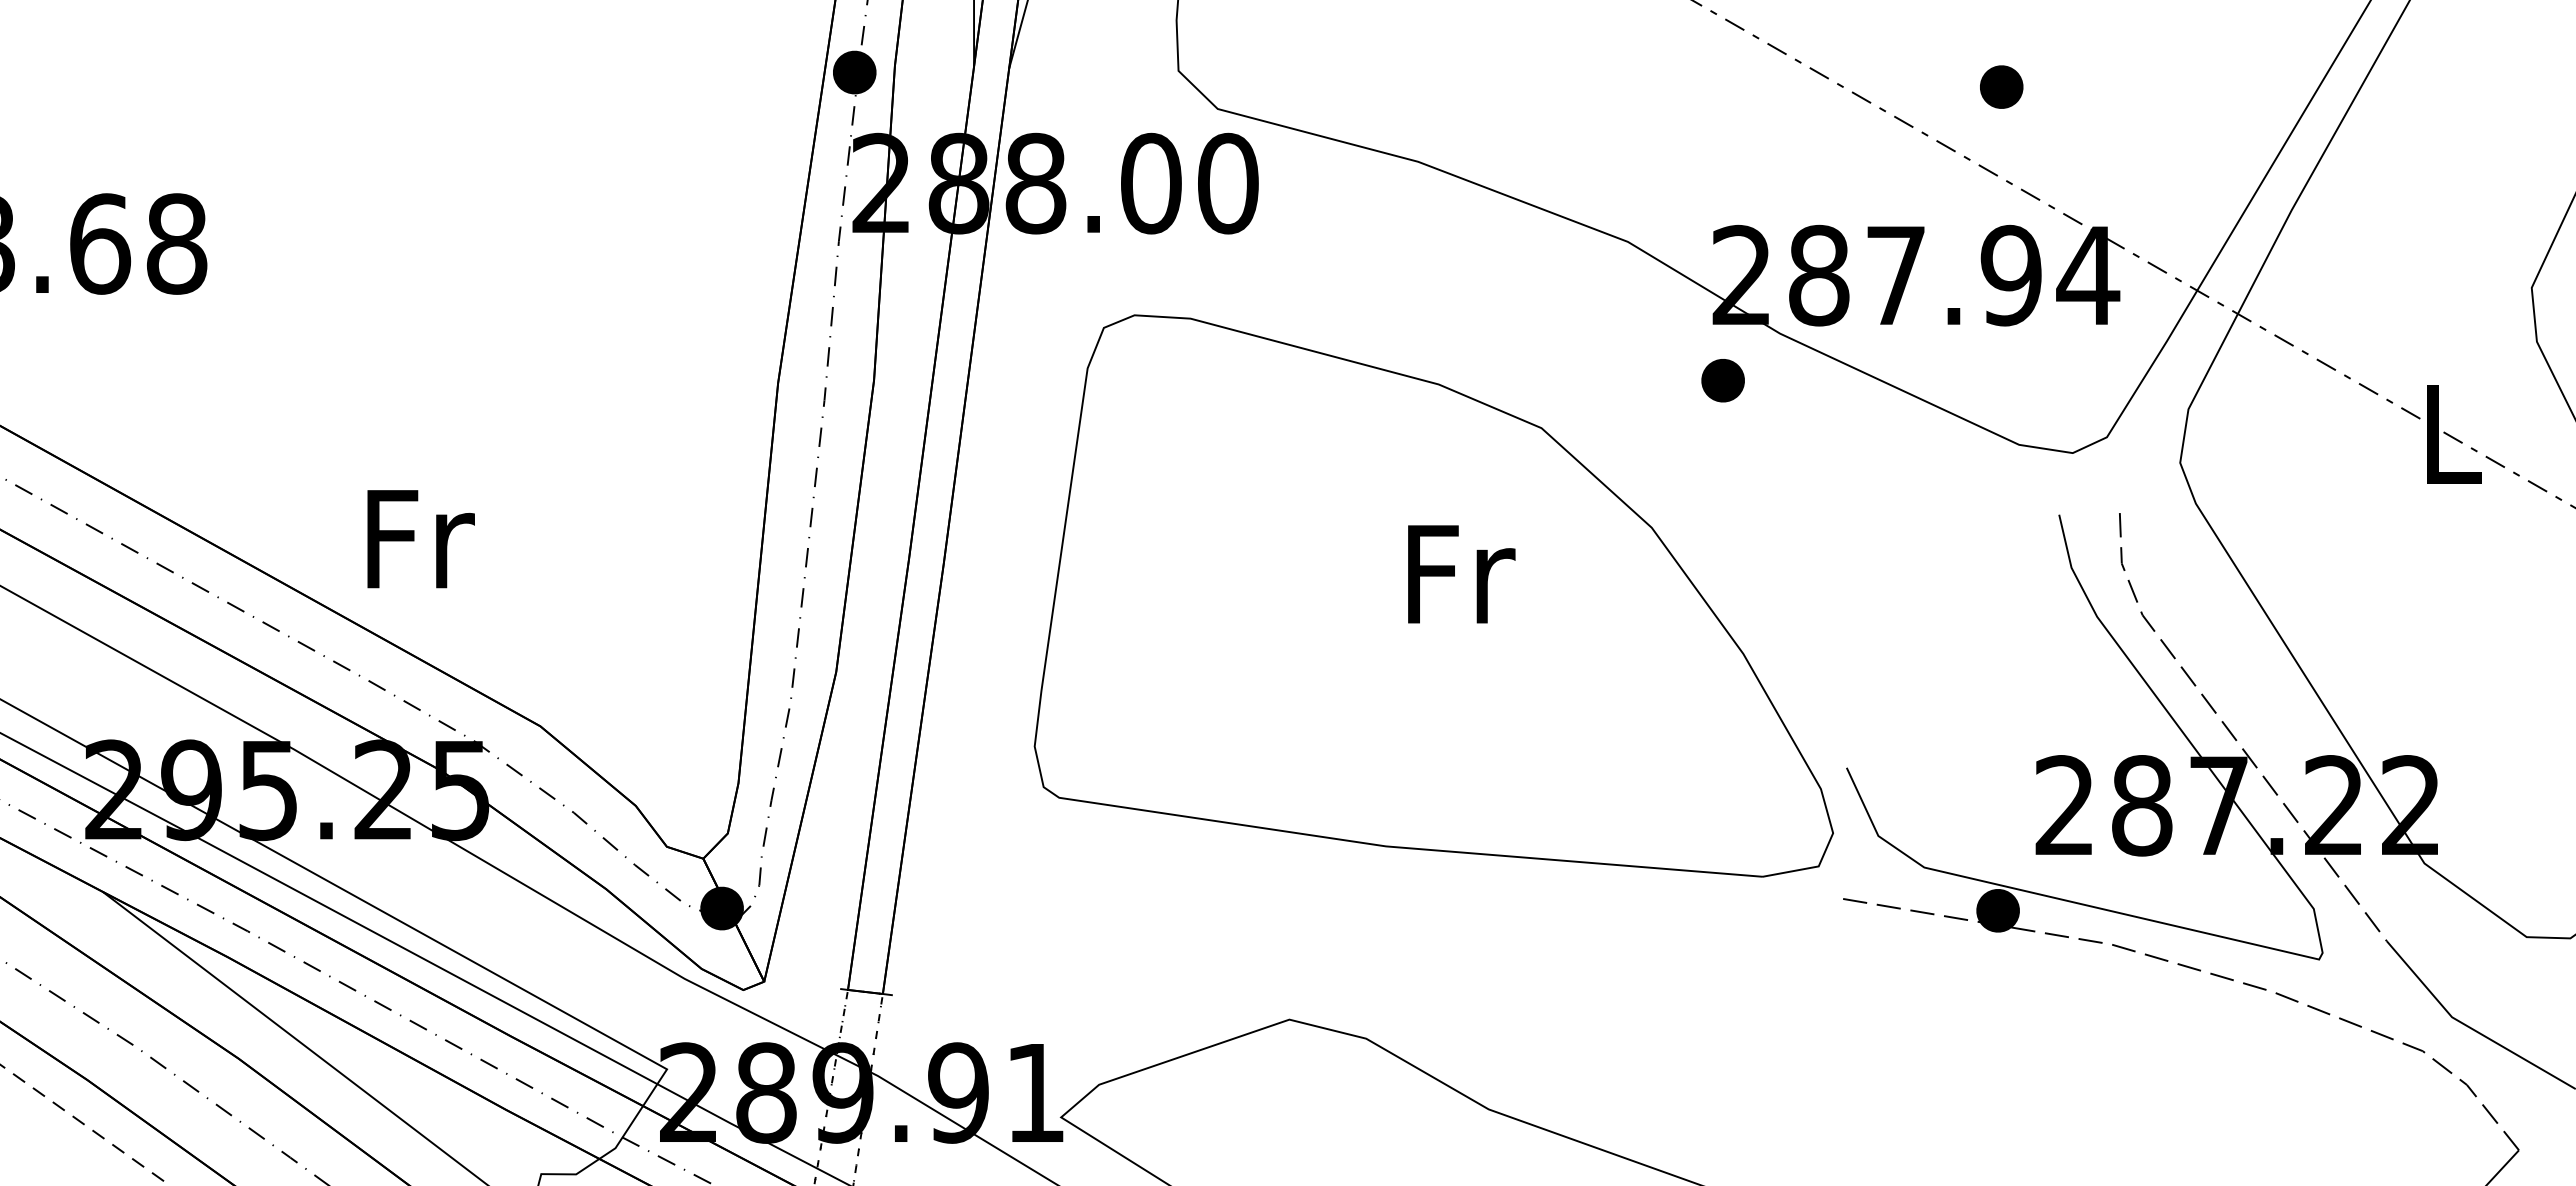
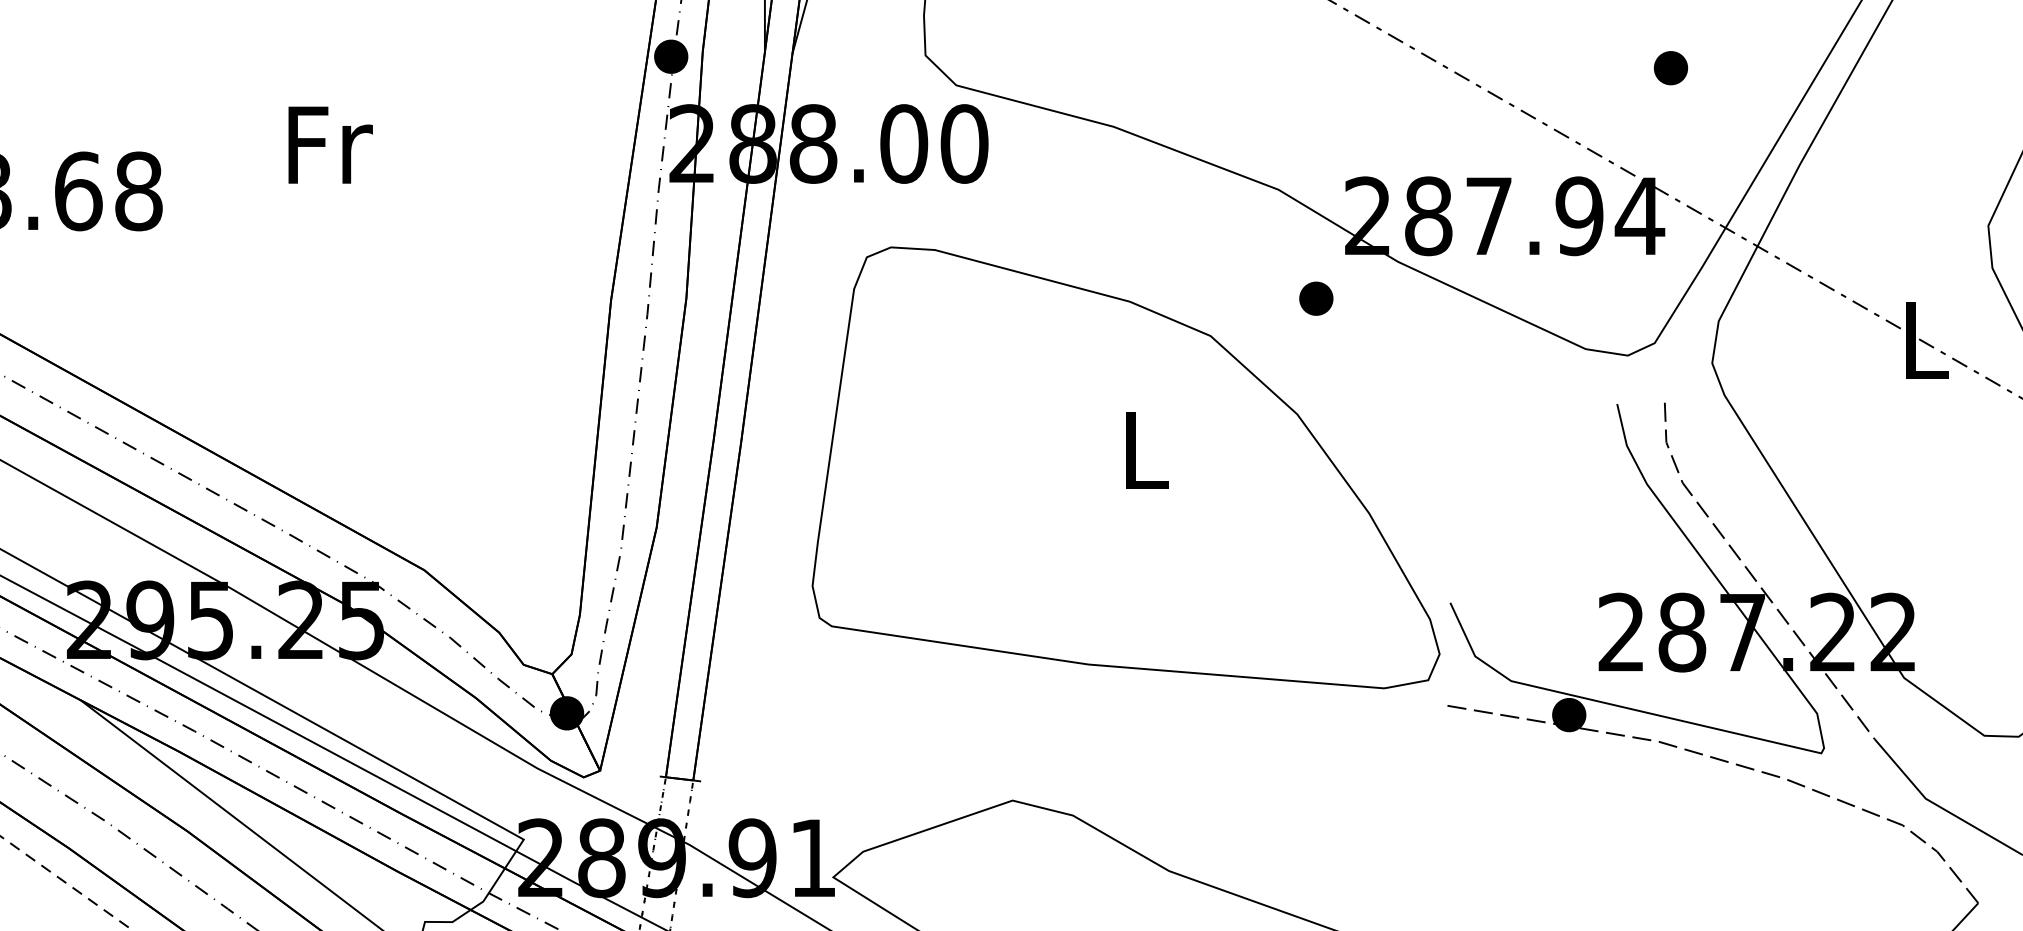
part: (2001, 86) -> (1670, 67), moved
part: (1722, 380) -> (1315, 298), moved
text: (420, 539) -> (330, 145), moved
text: (1461, 574) -> (1147, 450), Fr -> L

